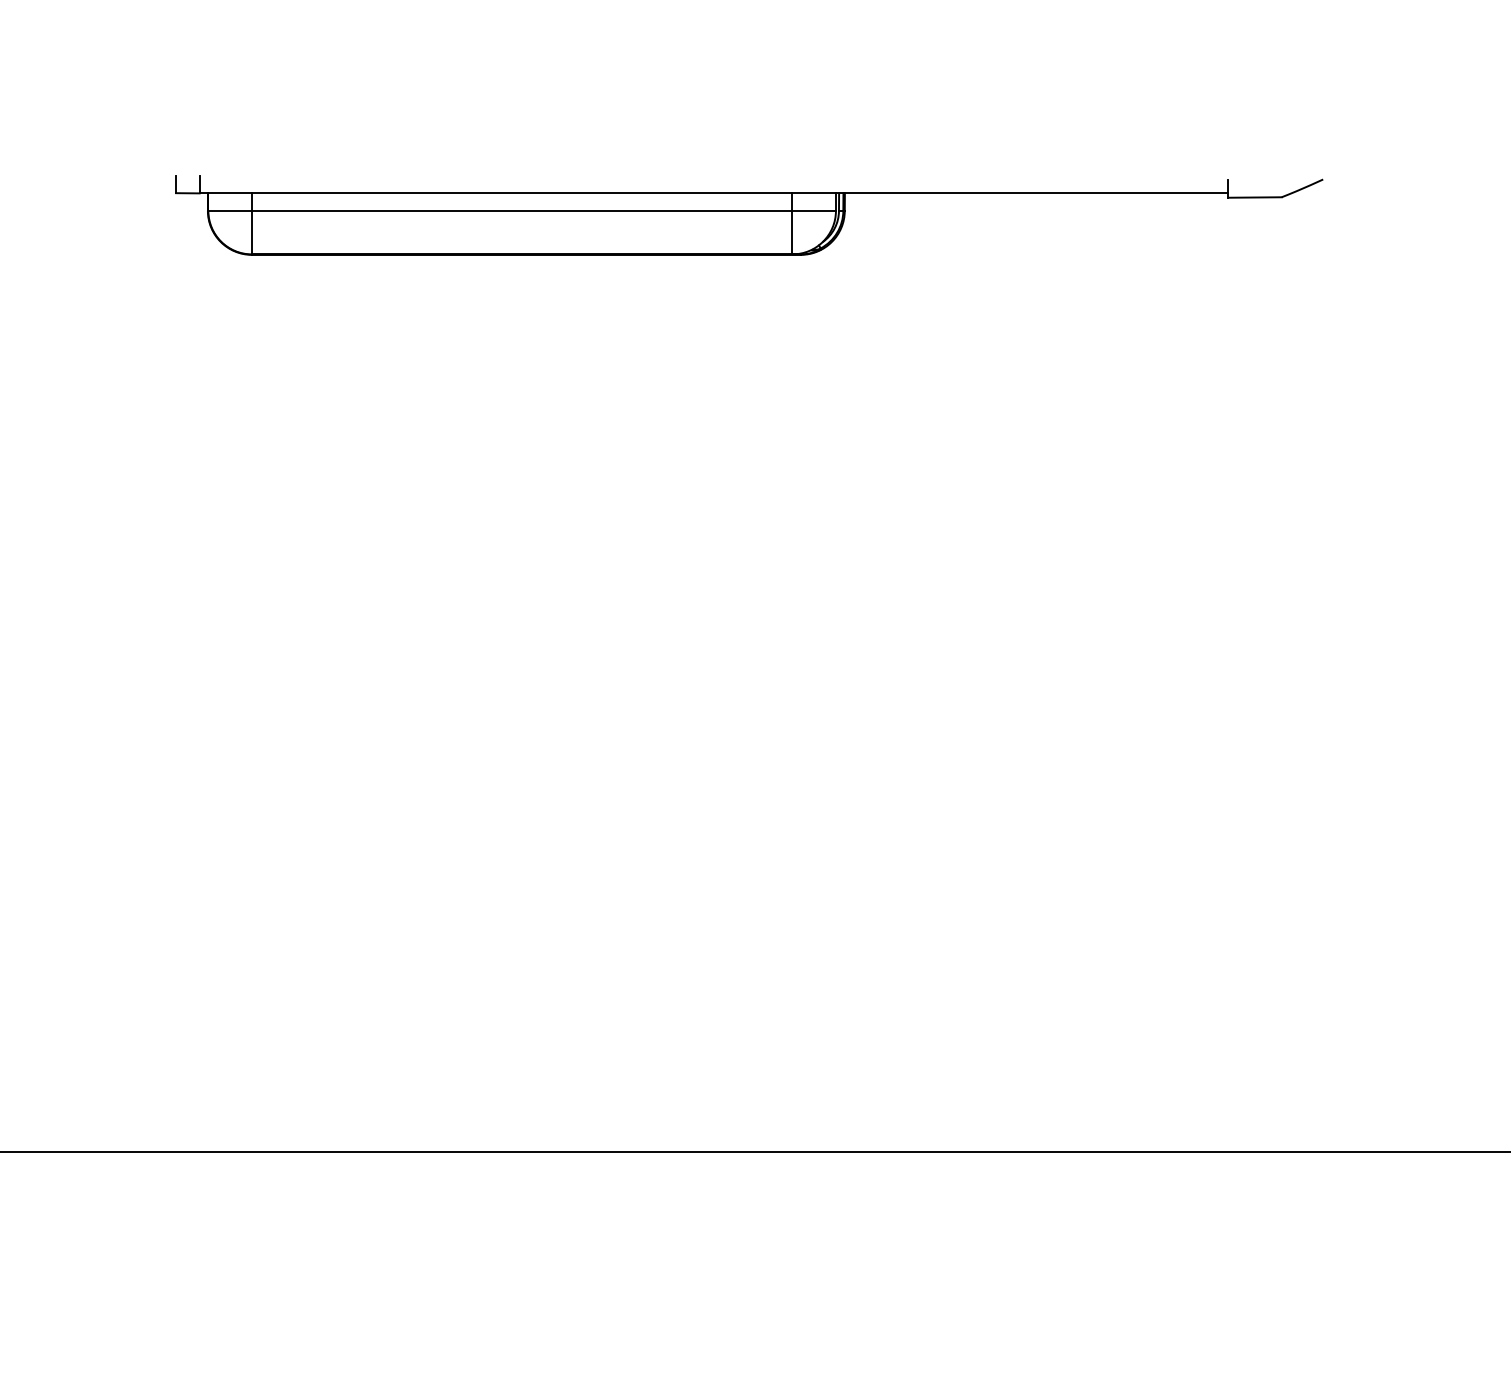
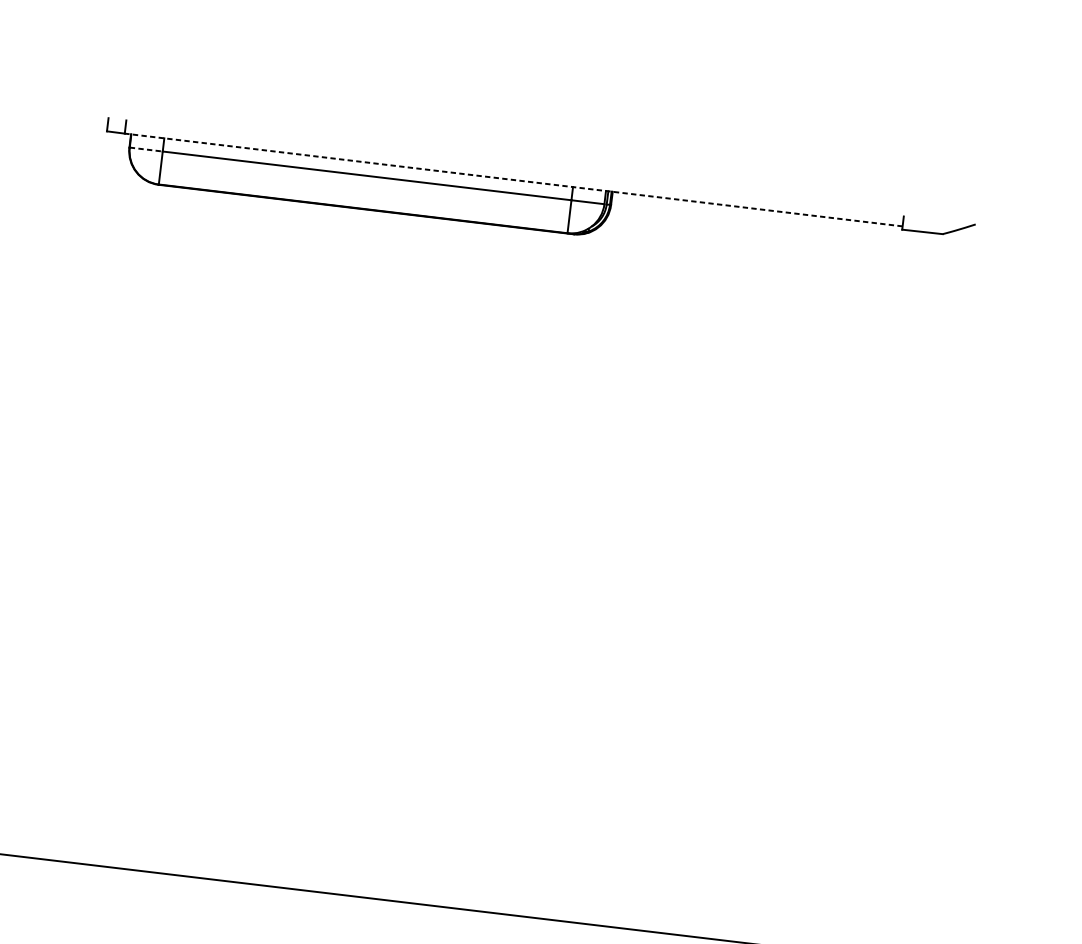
line: (713, 193) -> (513, 180), solid -> dashed
line: (230, 210) -> (146, 149), solid -> dashed

